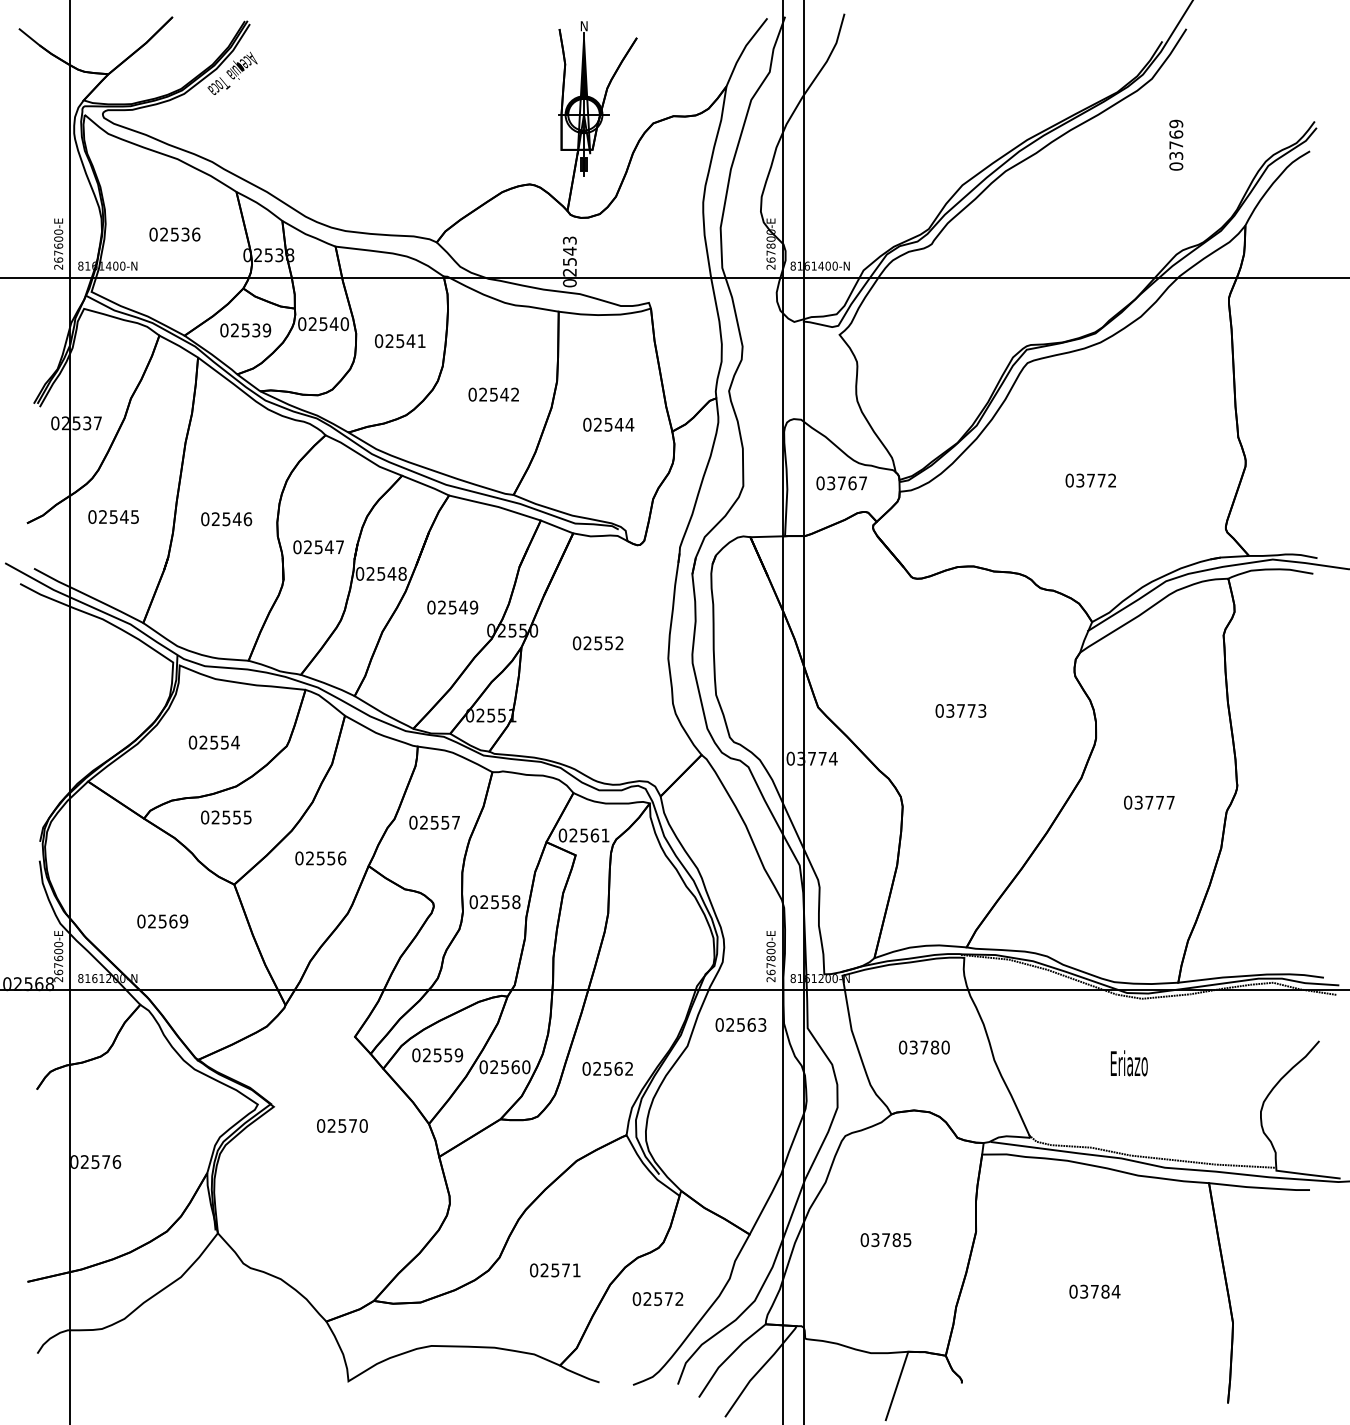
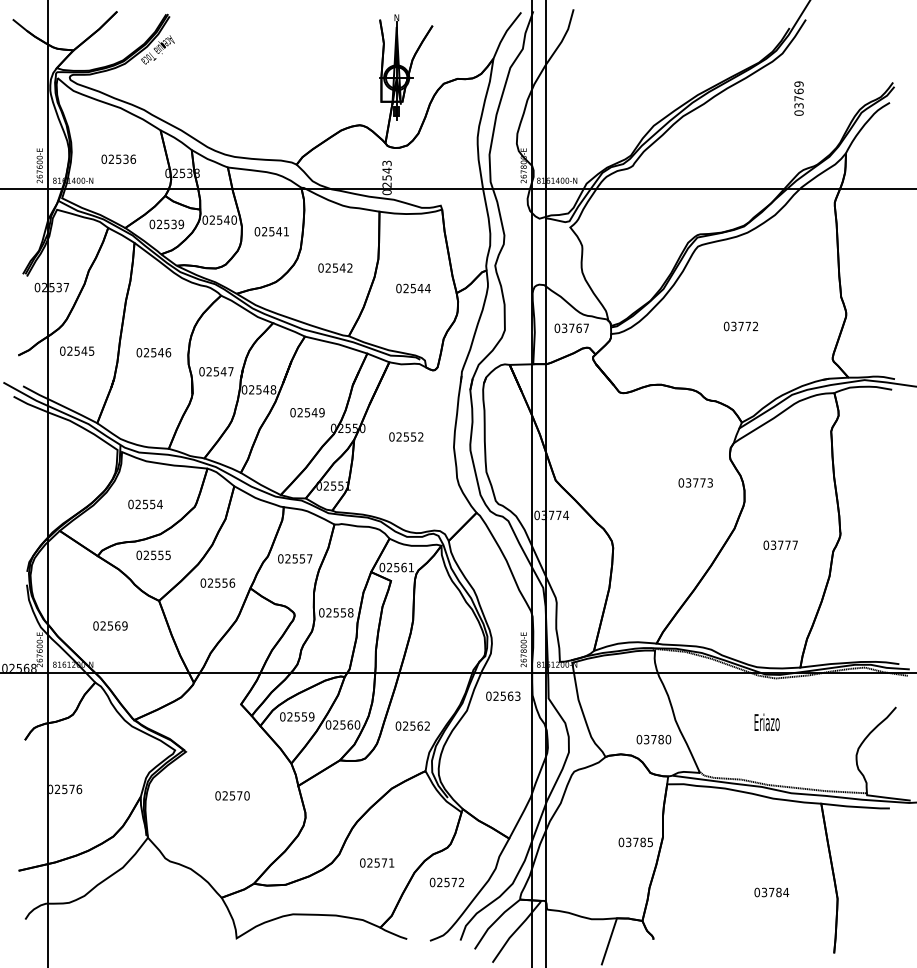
text: (960, 710) -> (695, 482), moved
text: (923, 1047) -> (653, 739), moved
text: (342, 1125) -> (232, 795), moved
text: (885, 1240) -> (635, 842), moved
text: (1094, 1291) -> (771, 892), moved

